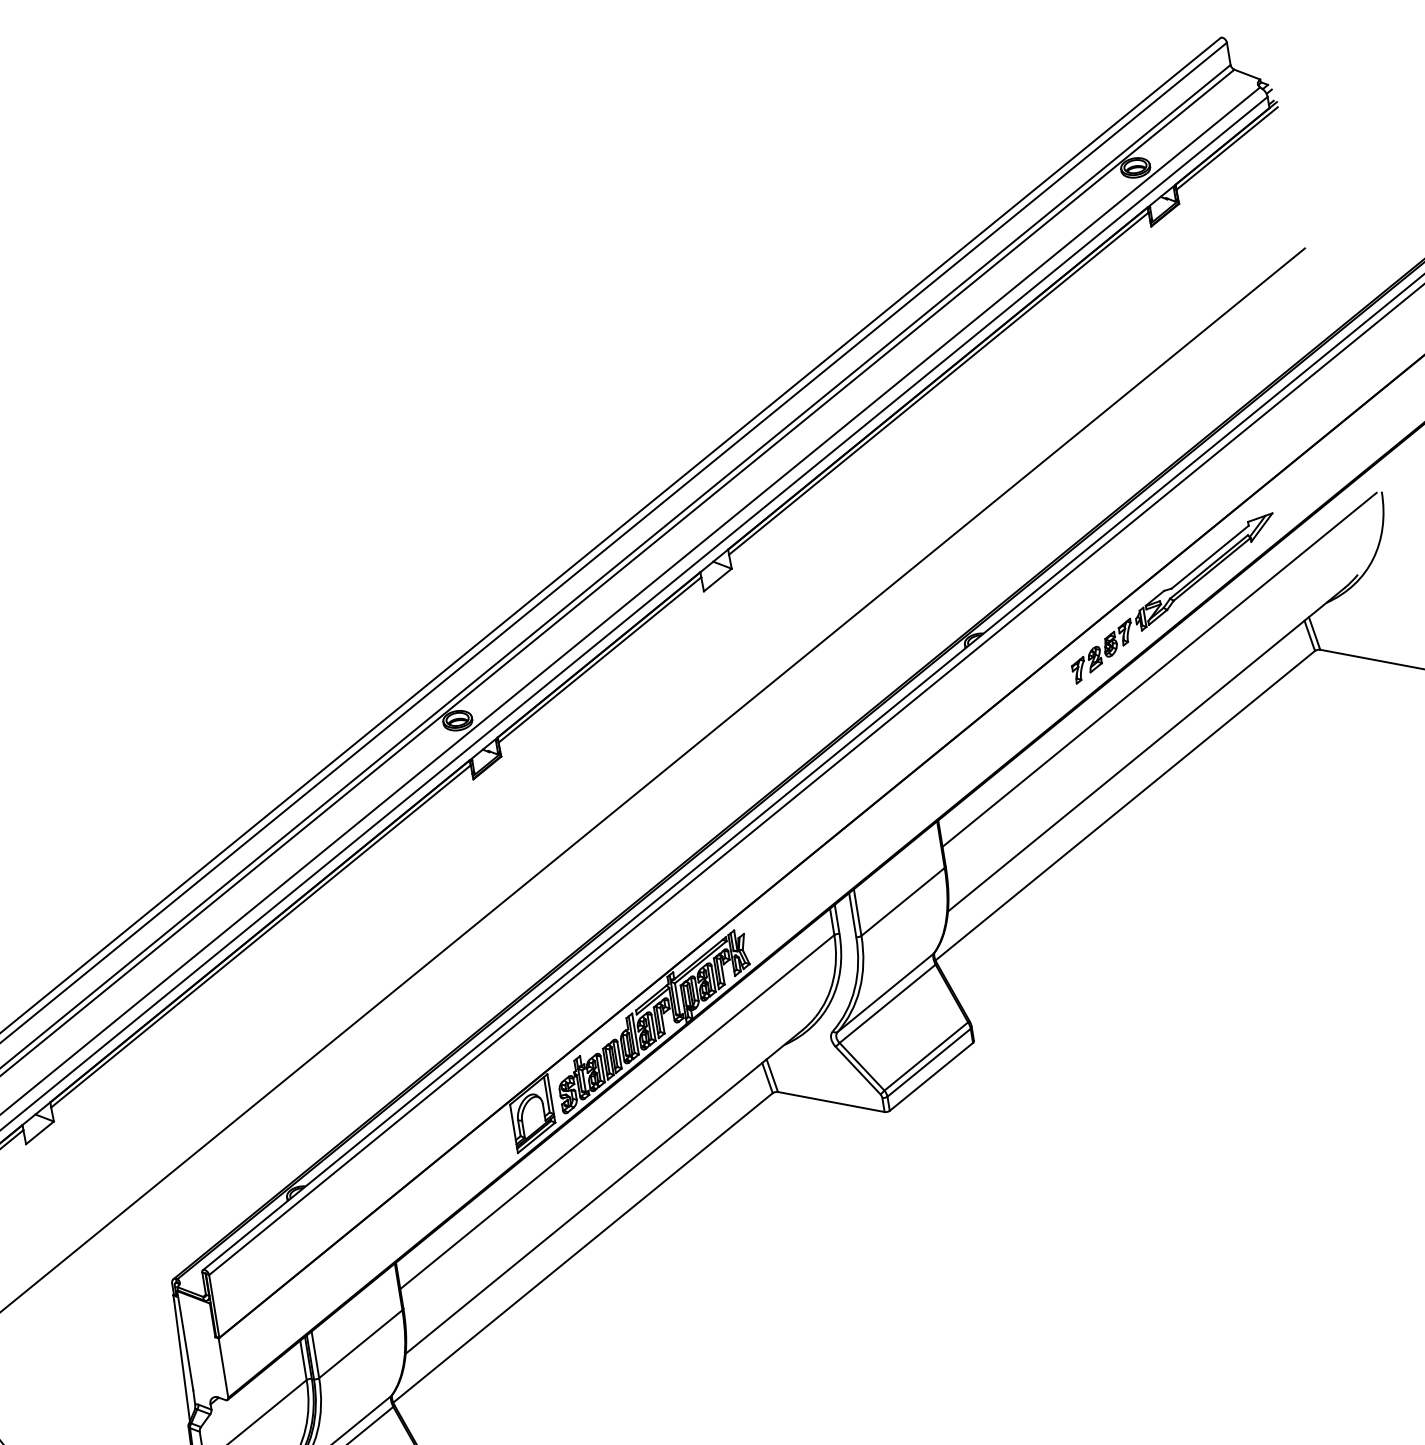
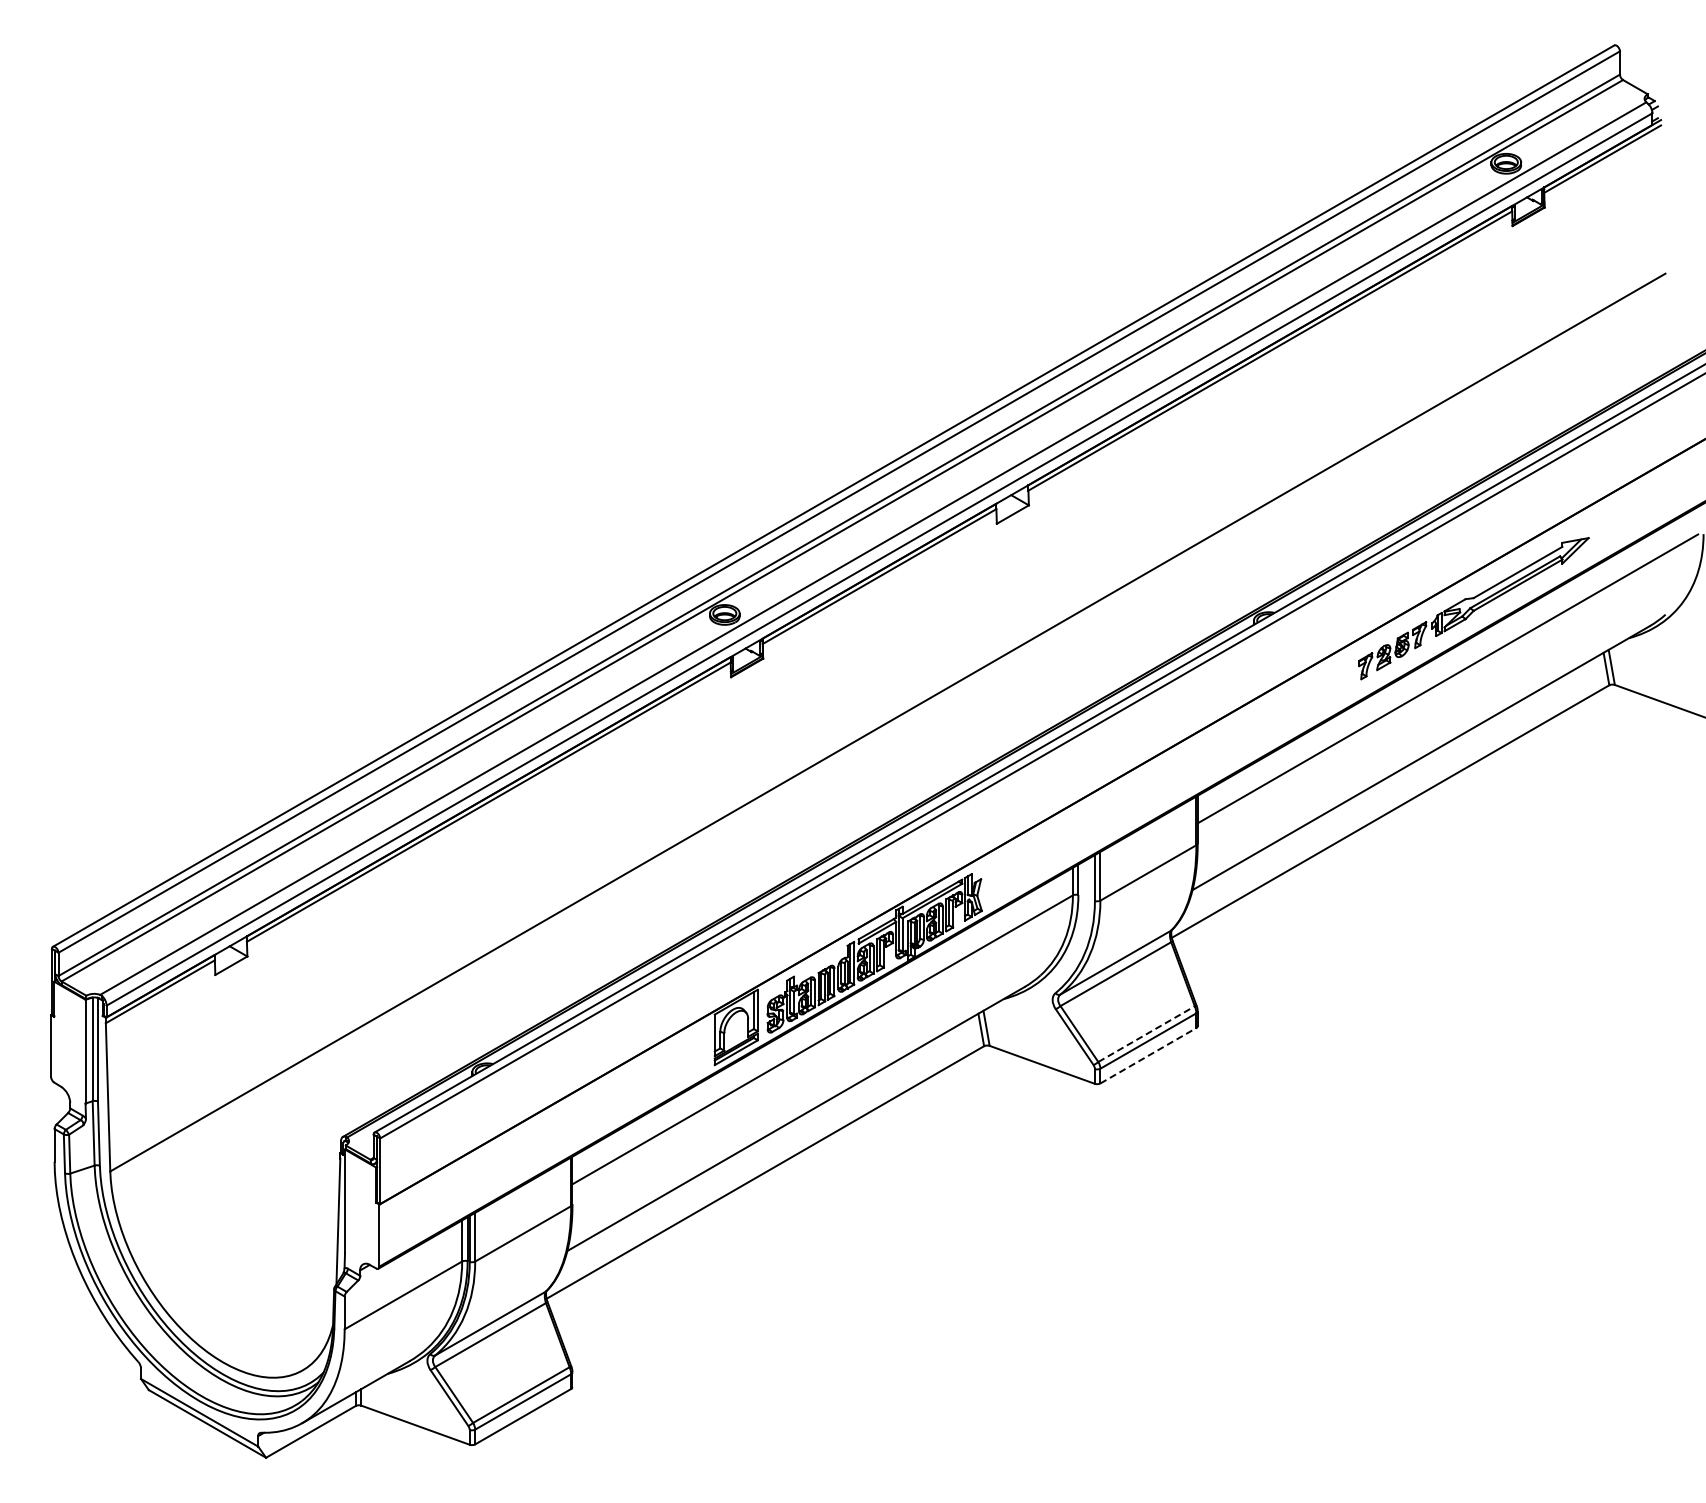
line: (926, 1056) -> (1146, 1034), solid -> dashed
line: (931, 1076) -> (1148, 1055), solid -> dashed

